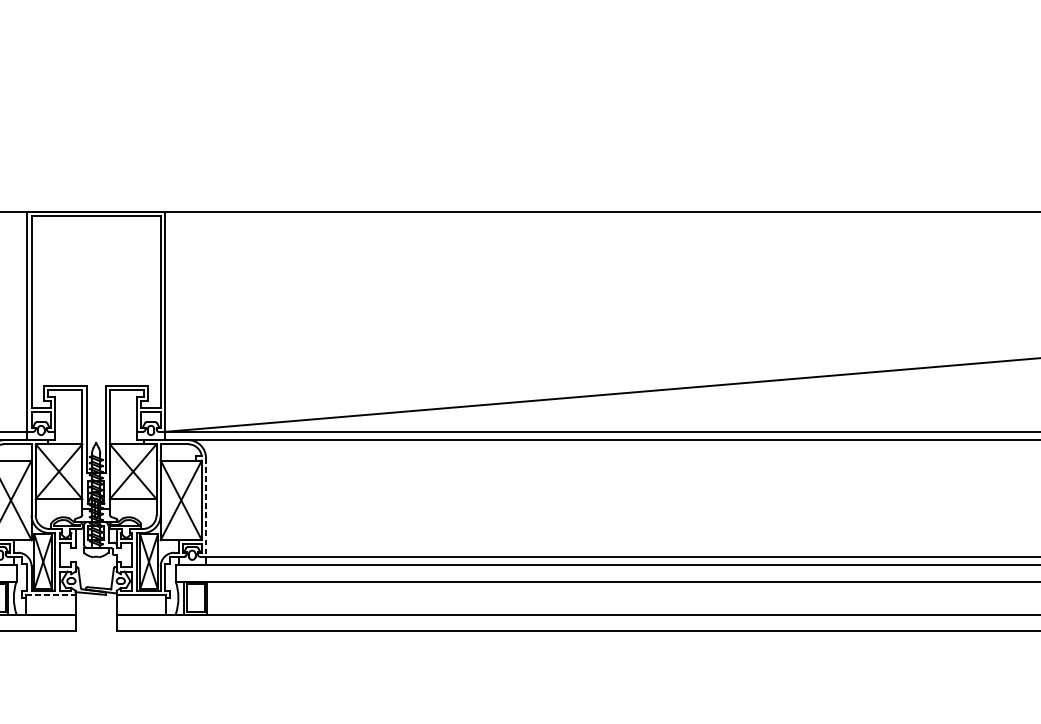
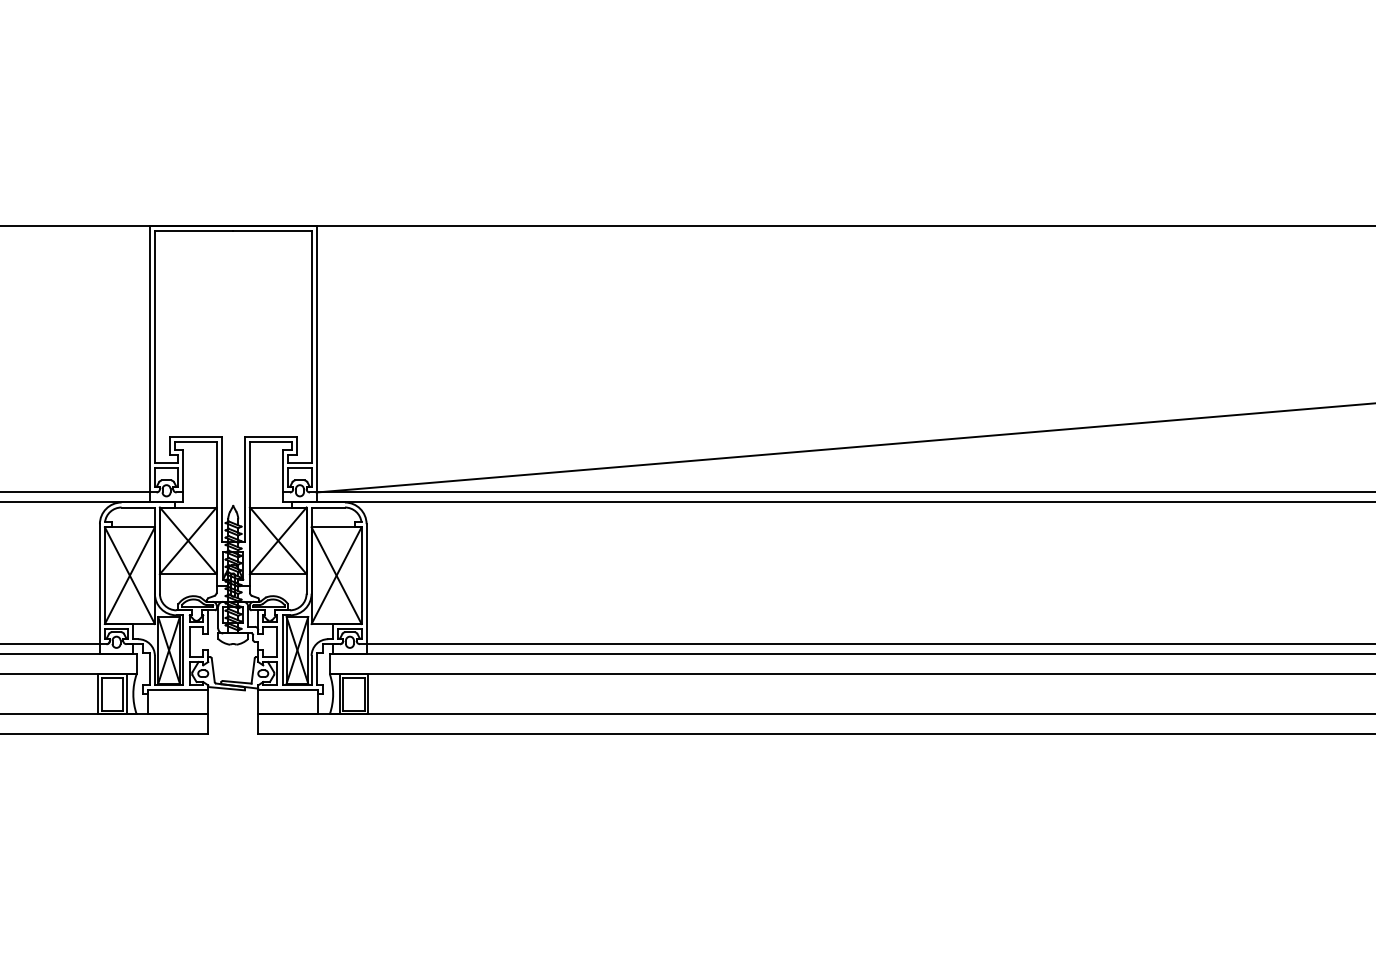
line: (205, 507) -> (366, 584), dashed -> solid
line: (51, 594) -> (178, 690), dashed -> solid

